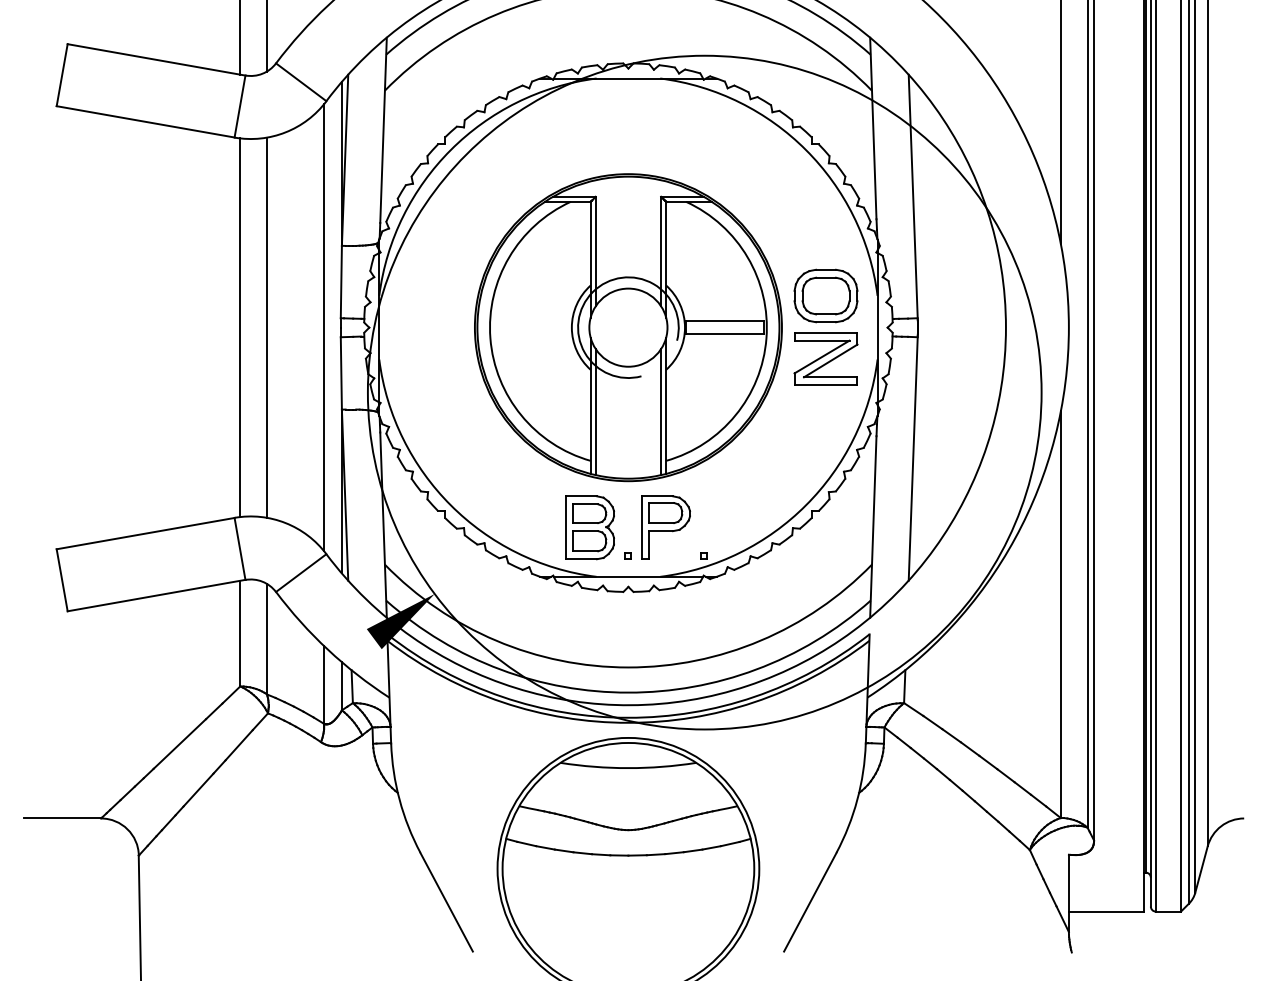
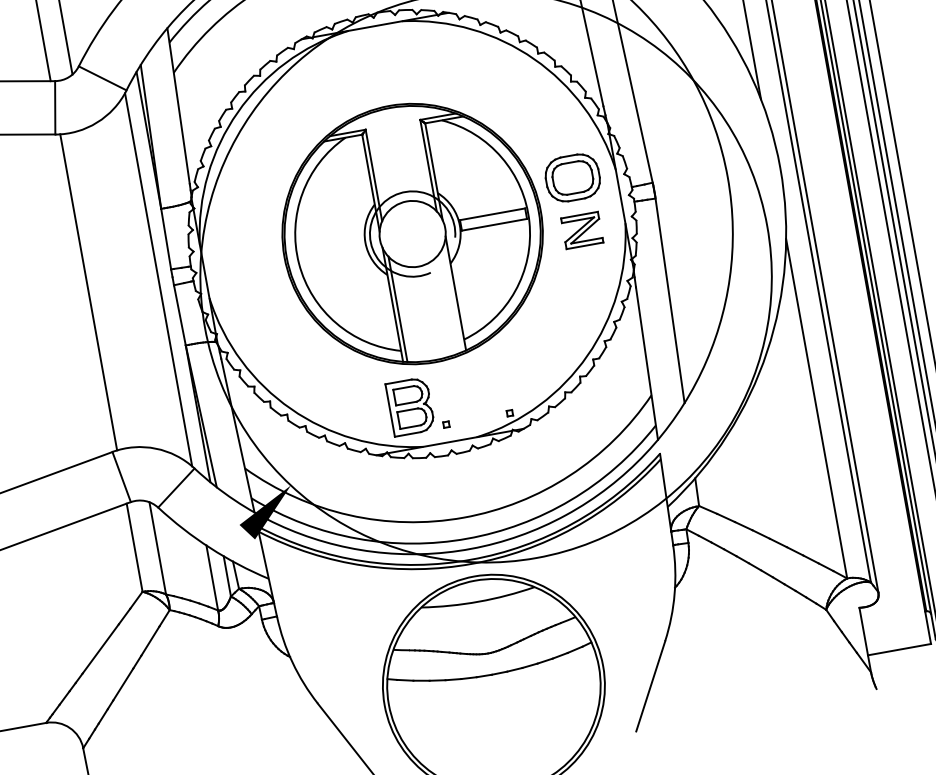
line: (267, 327) -> (111, 288), removed
part: (825, 358) -> (581, 230), size x0.7
line: (661, 411) -> (452, 299), removed
part: (666, 527) -> (474, 395), removed

